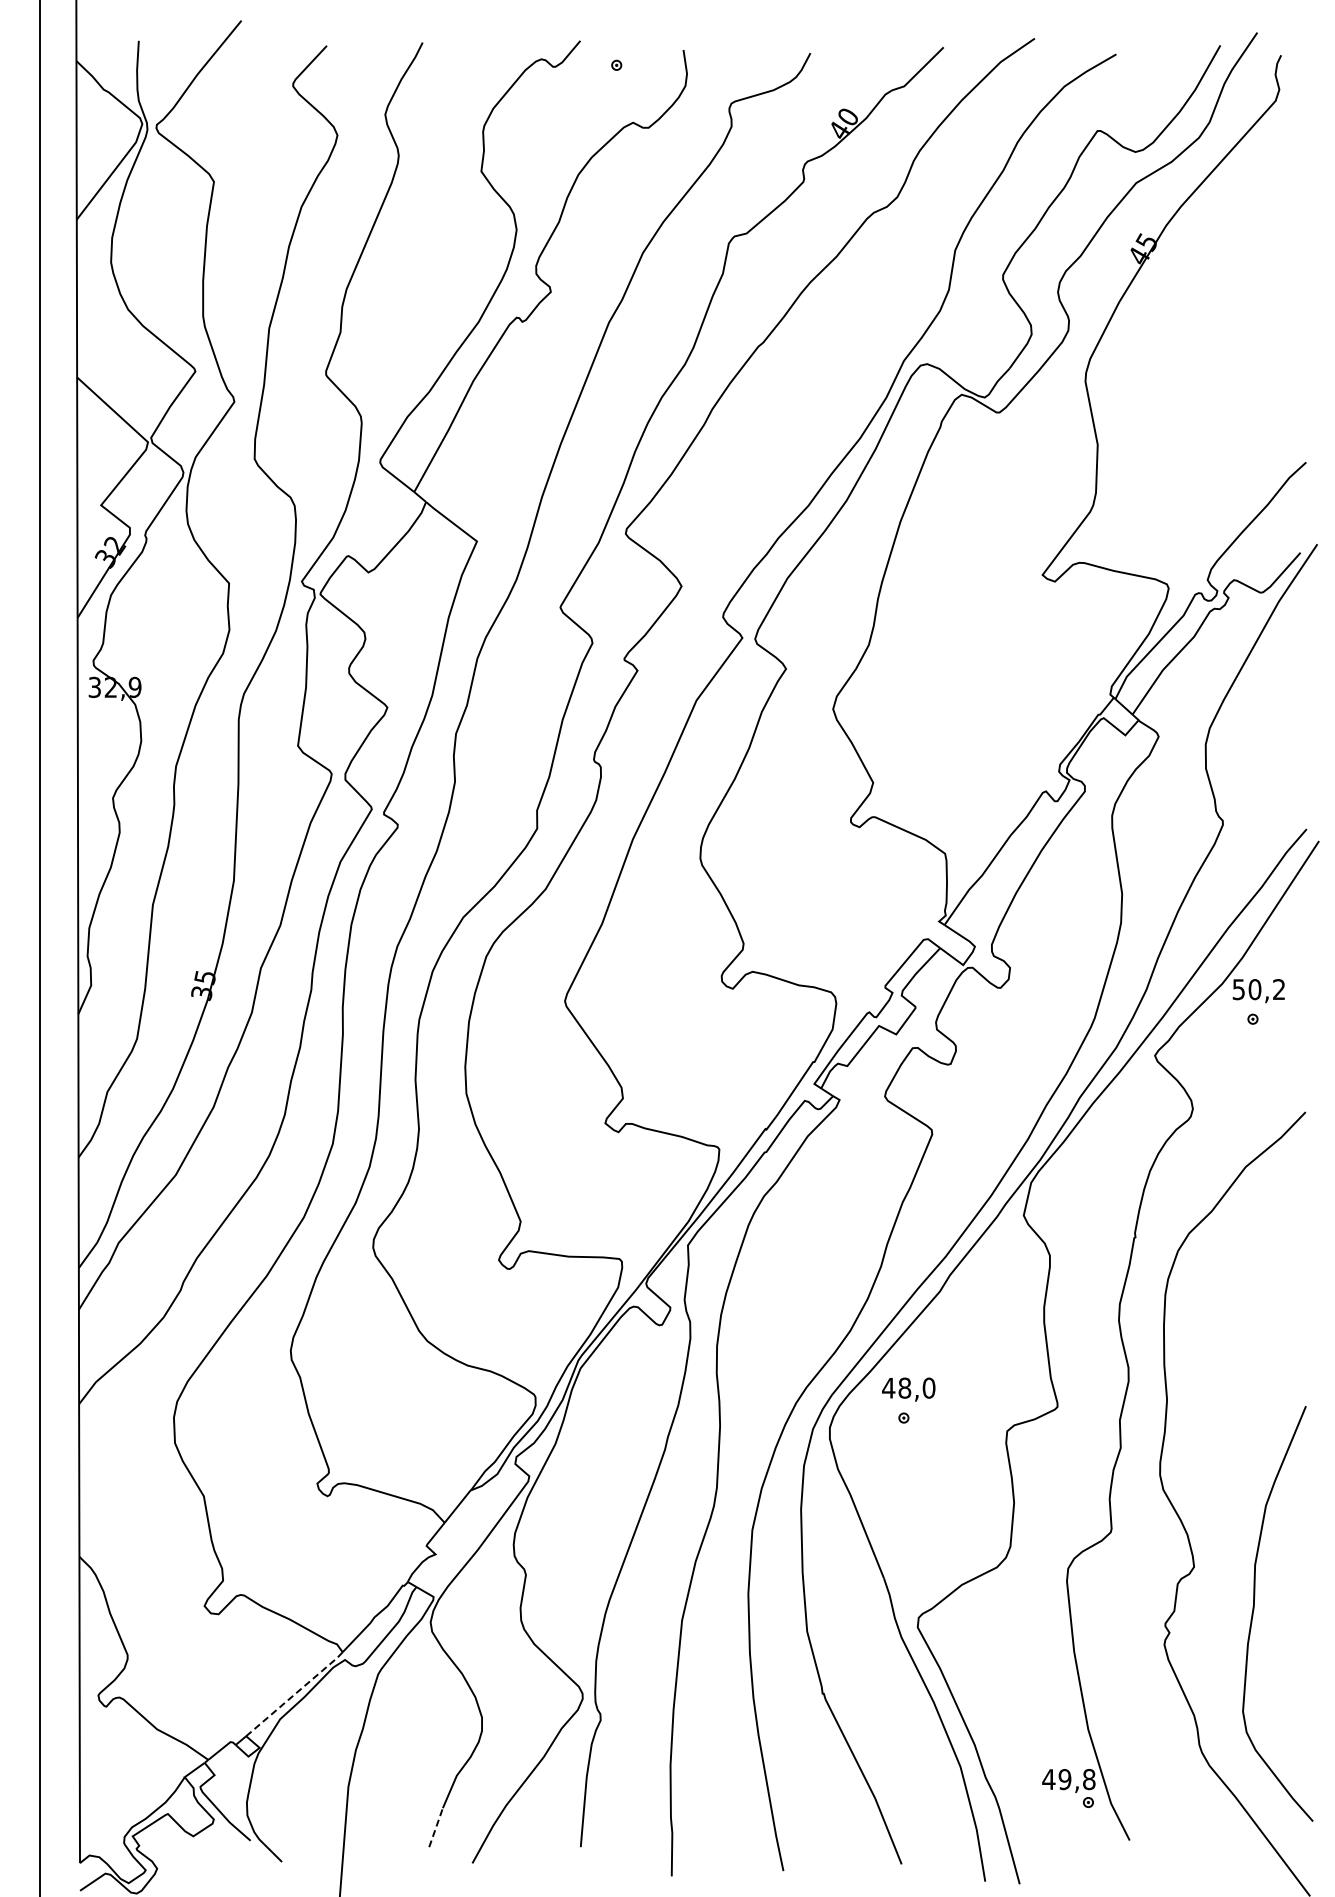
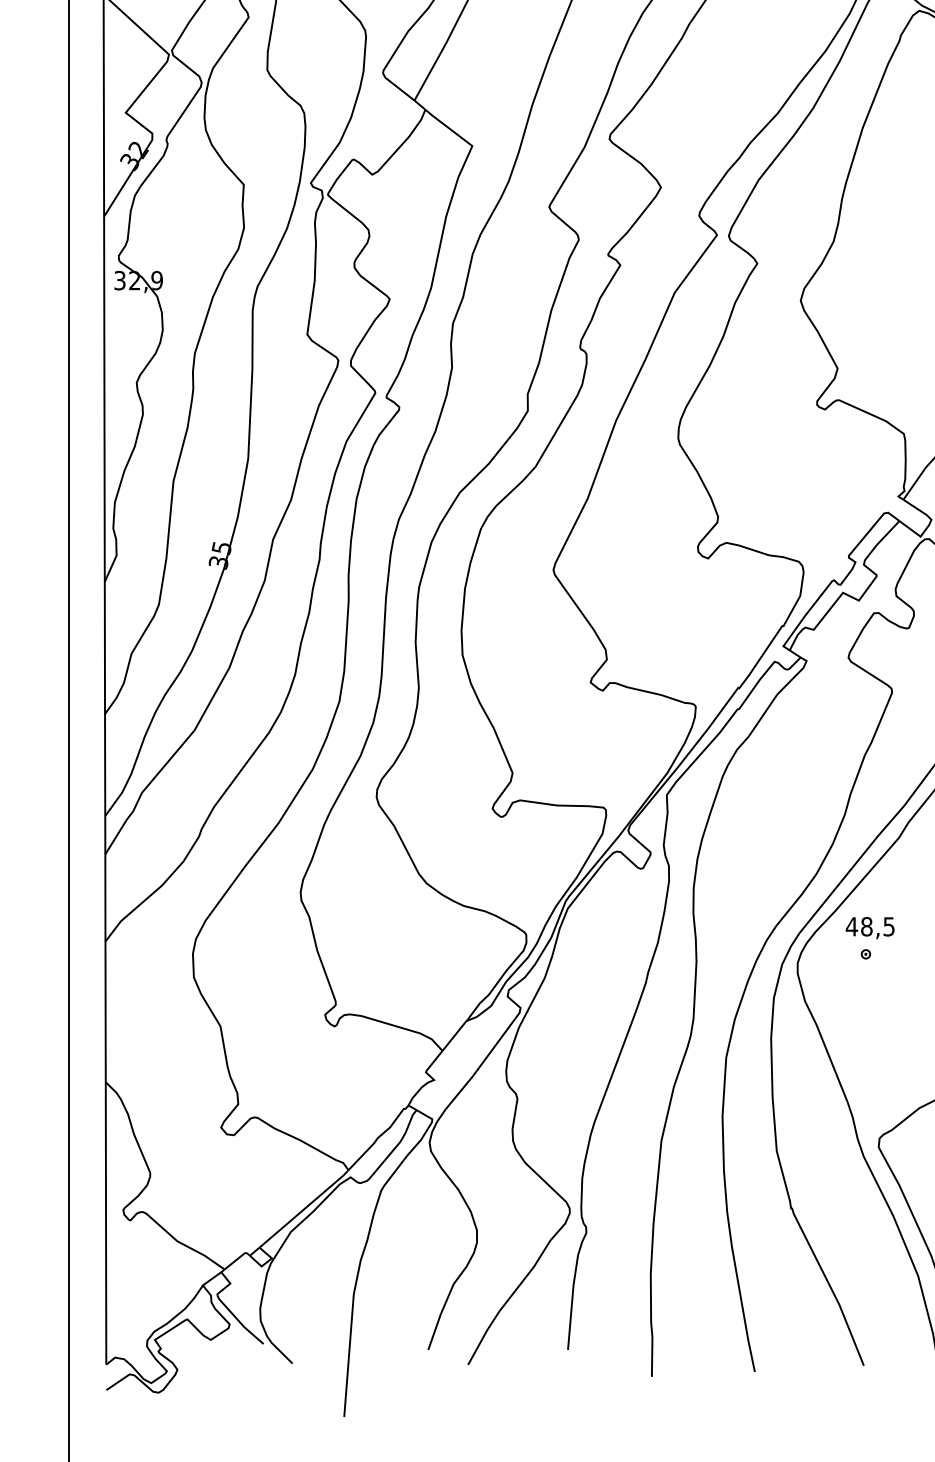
text: (928, 1387) -> (888, 926), 48,0 -> 48,5
line: (295, 1694) -> (304, 1209), dashed -> solid
line: (436, 1827) -> (434, 1331), dashed -> solid

